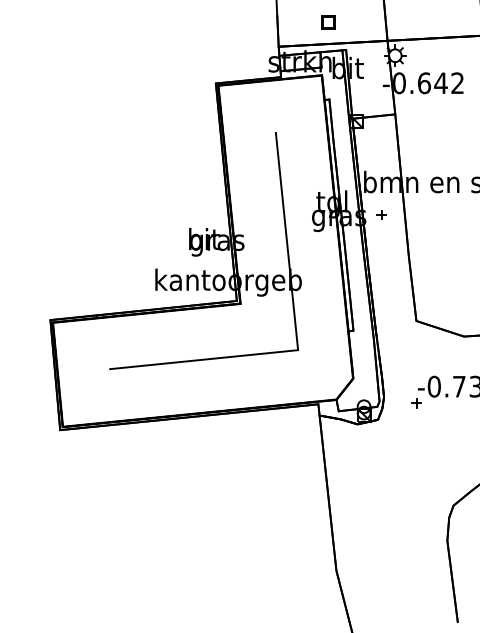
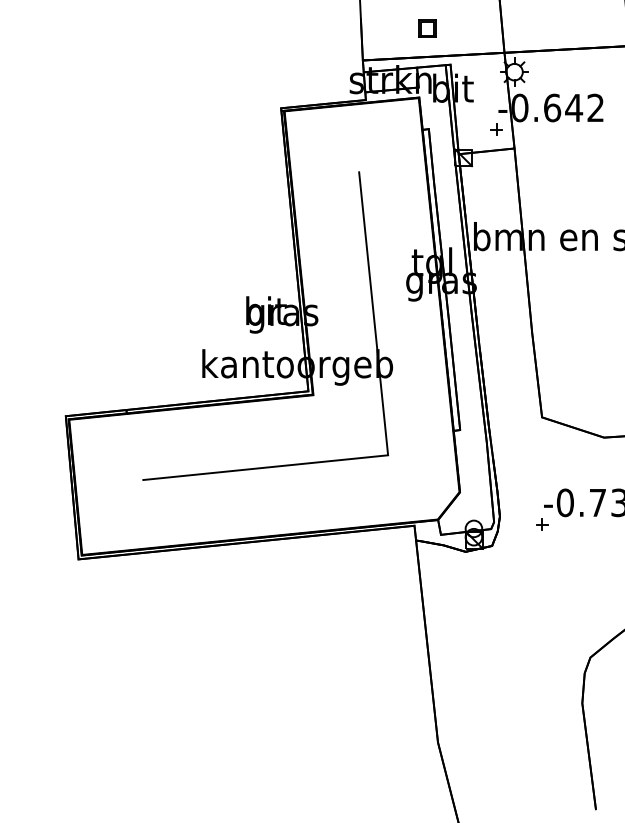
part: (381, 215) -> (496, 129), moved

